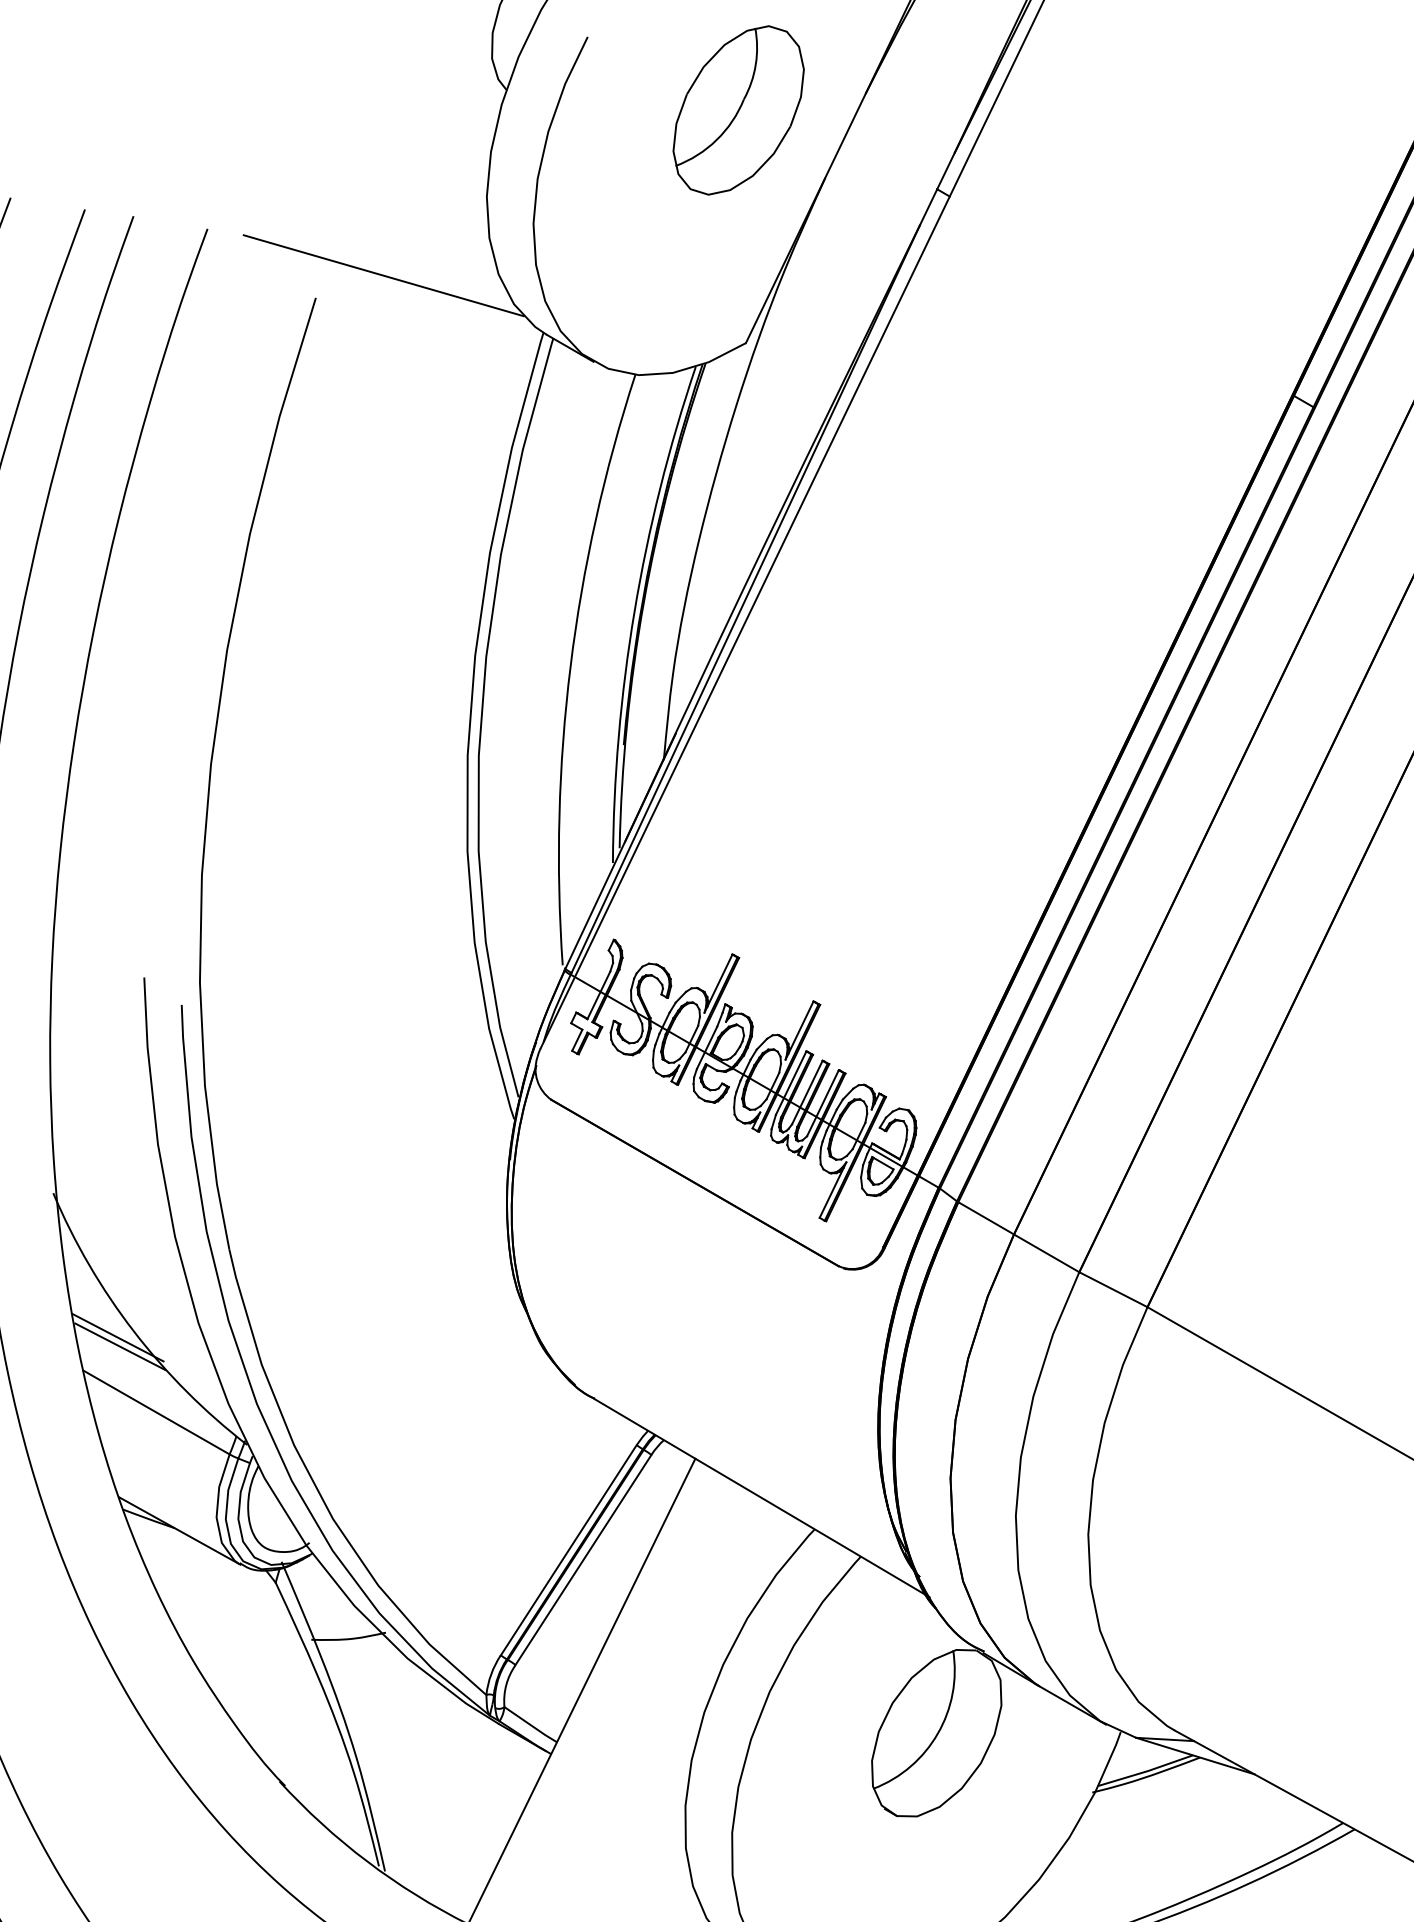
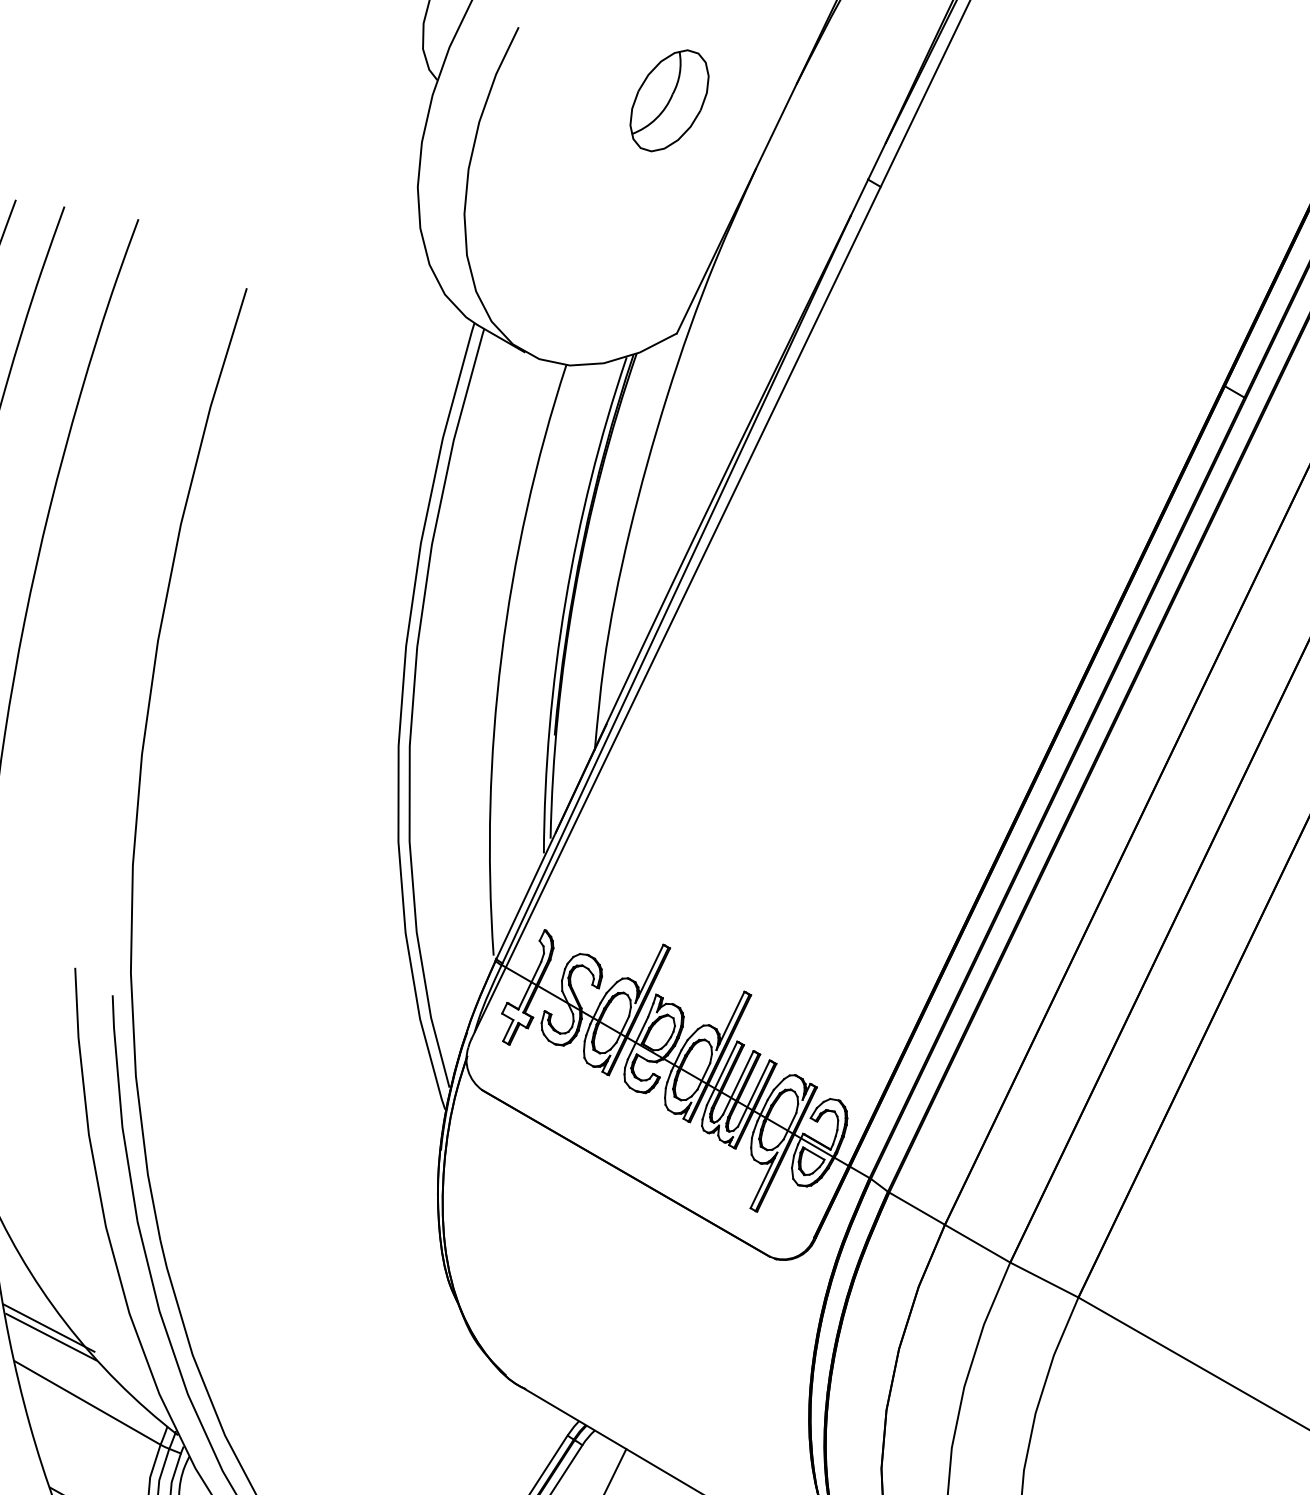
part: (738, 110) -> (669, 100), size x0.6
line: (383, 275) -> (314, 265), removed

